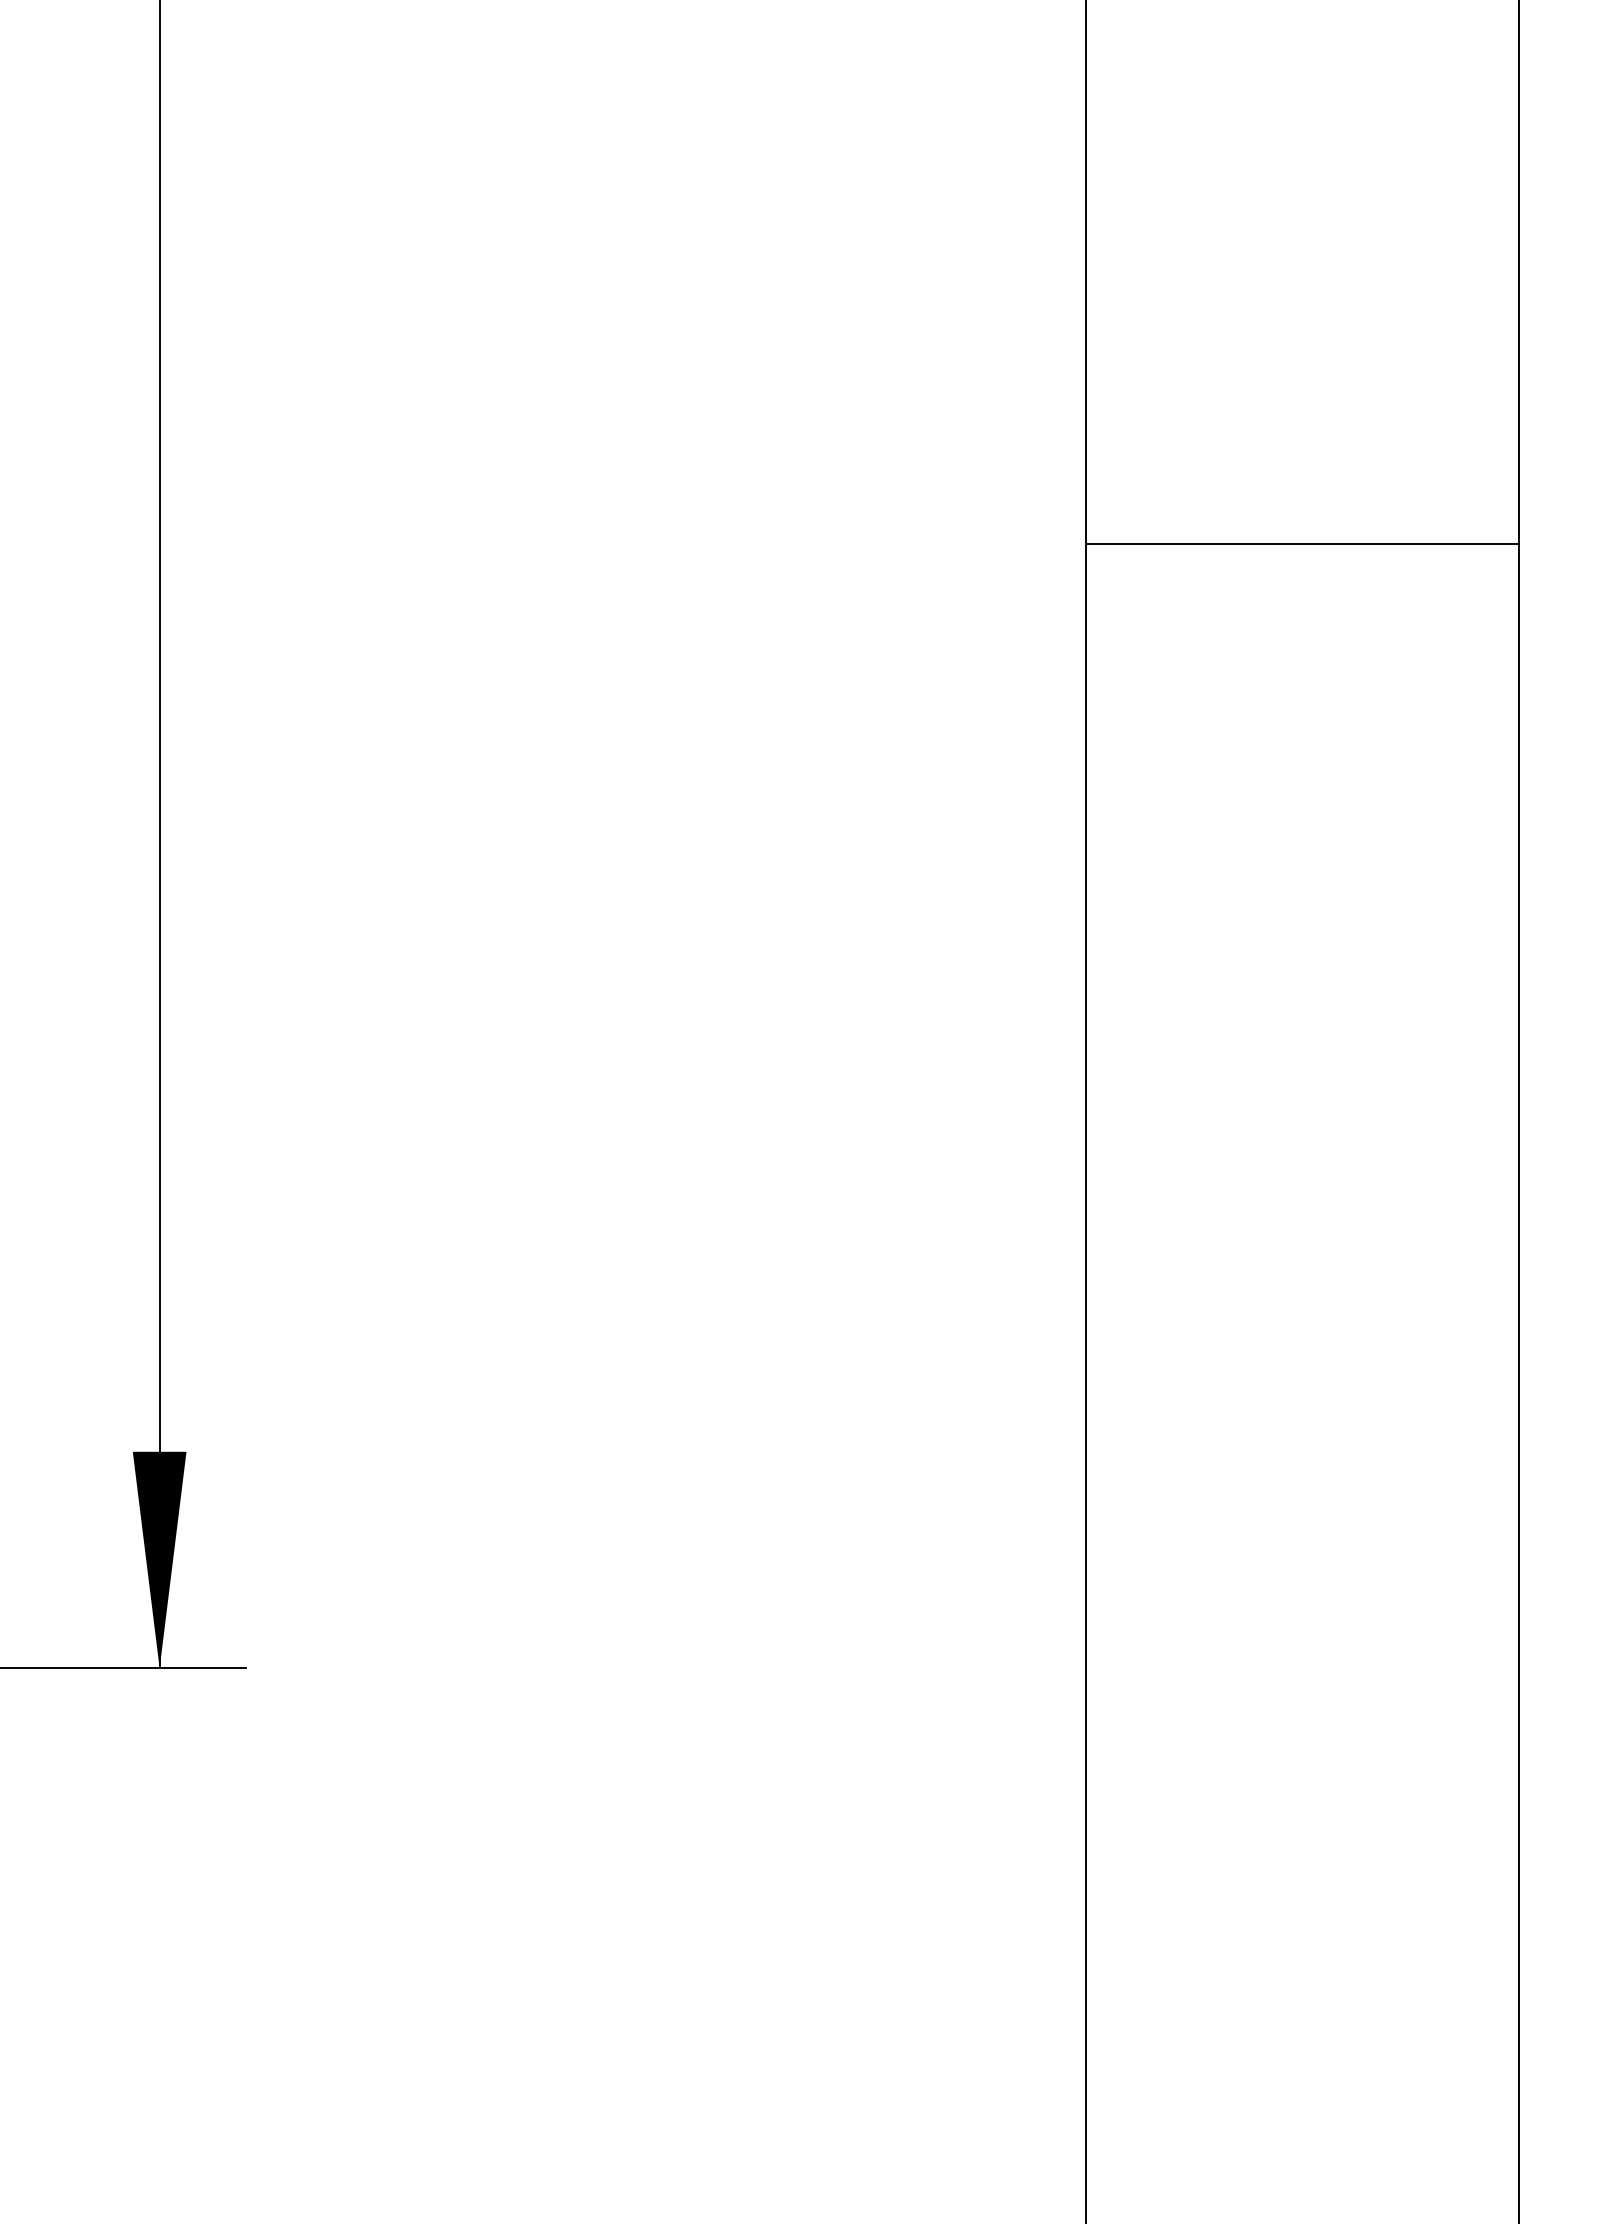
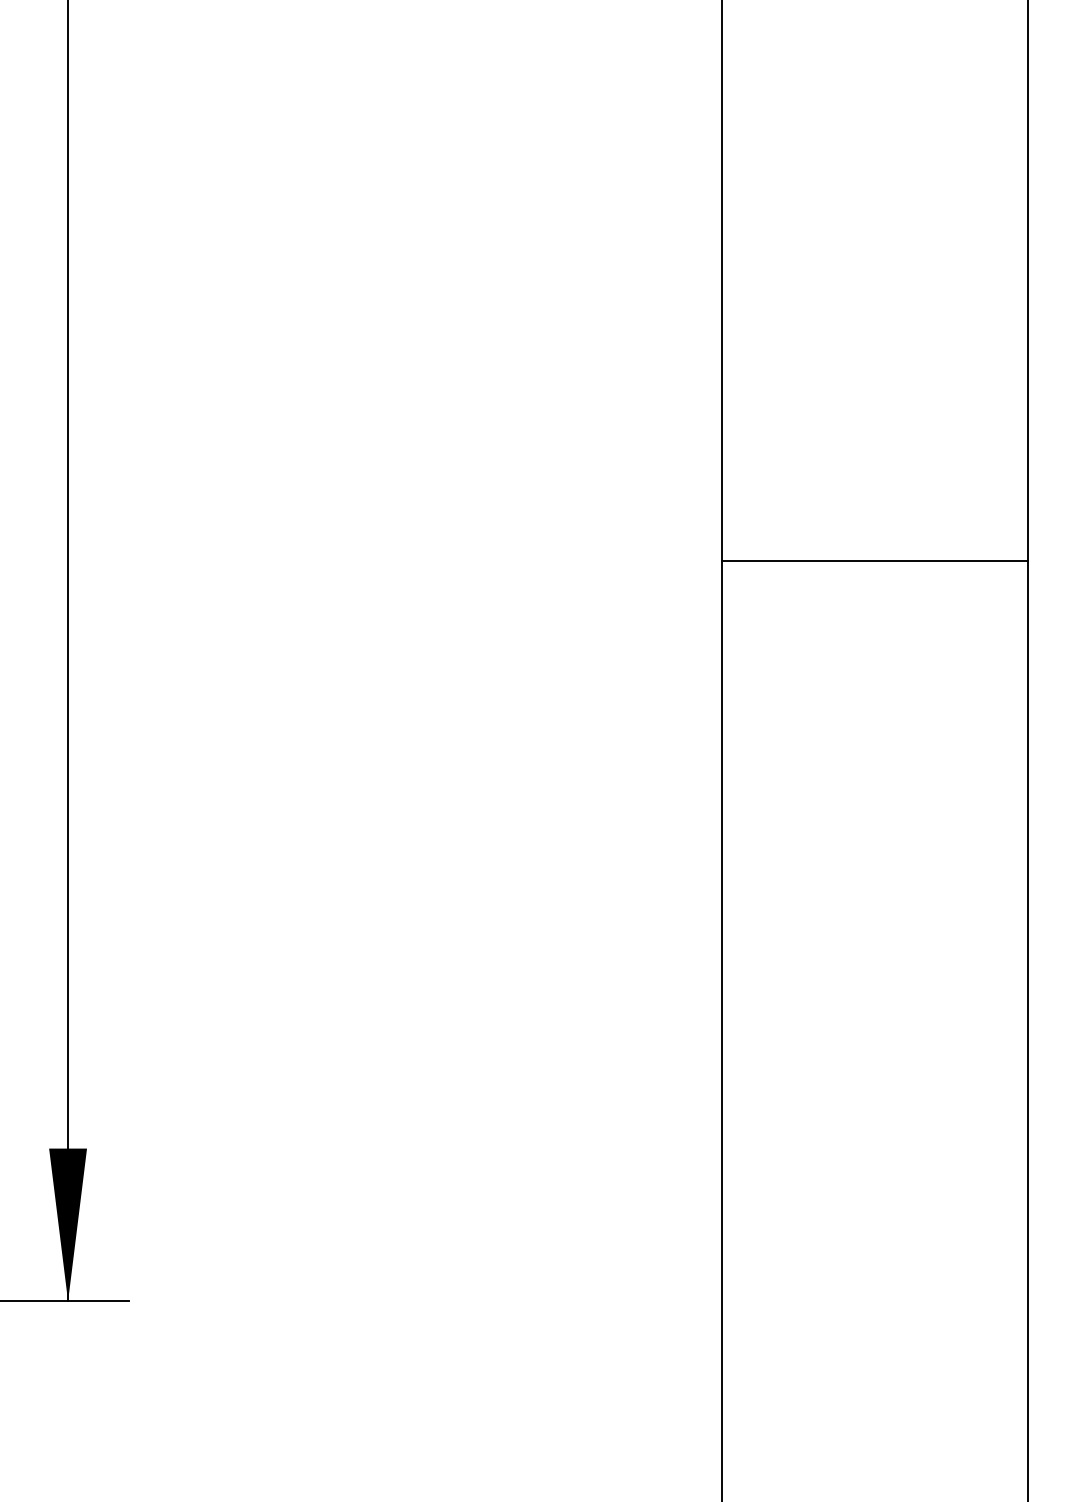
line: (1302, 543) -> (874, 560), moved

